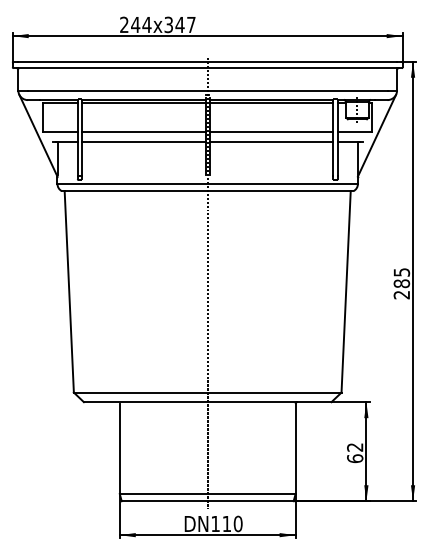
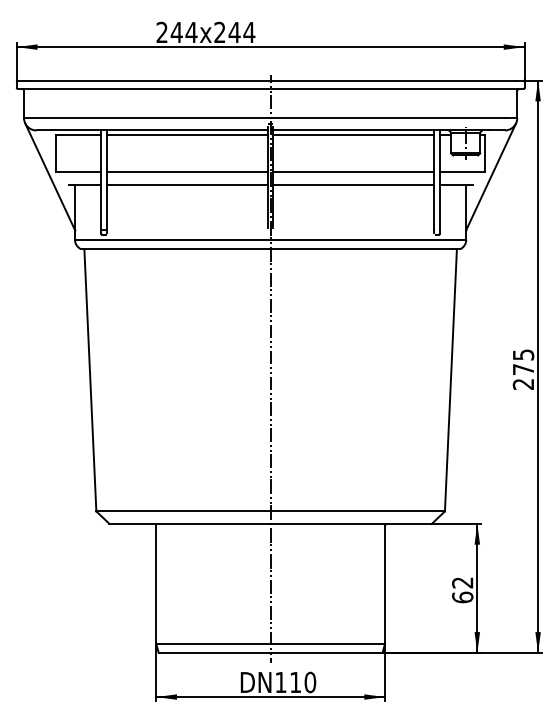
text: (179, 25) -> (233, 33), x347 -> x244
text: (401, 283) -> (523, 369), 285 -> 275

